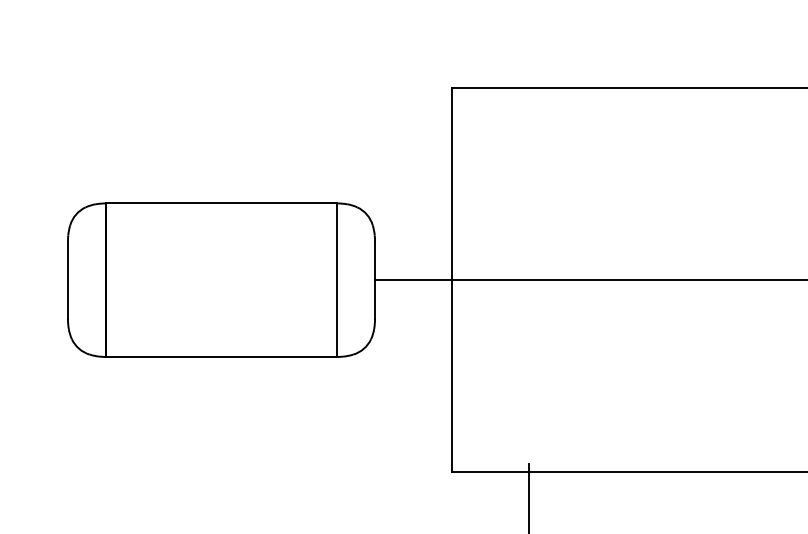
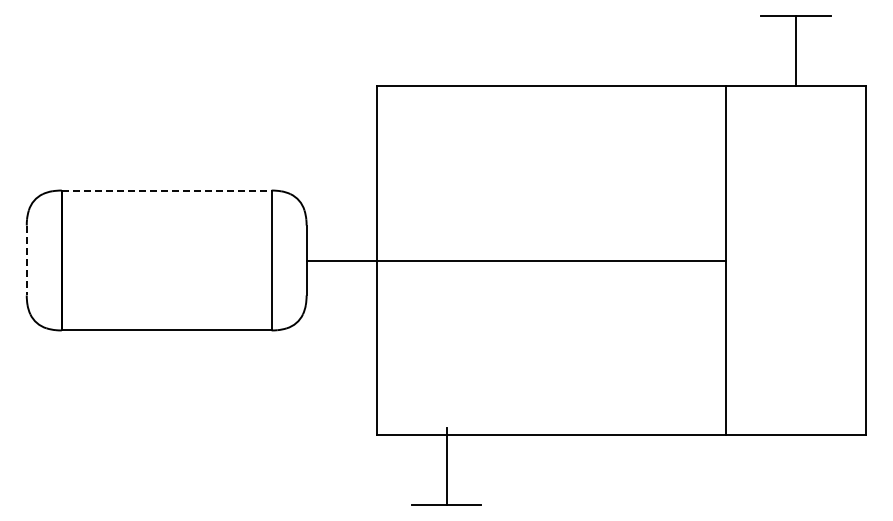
line: (221, 203) -> (166, 190), solid -> dashed
line: (67, 280) -> (26, 260), solid -> dashed

